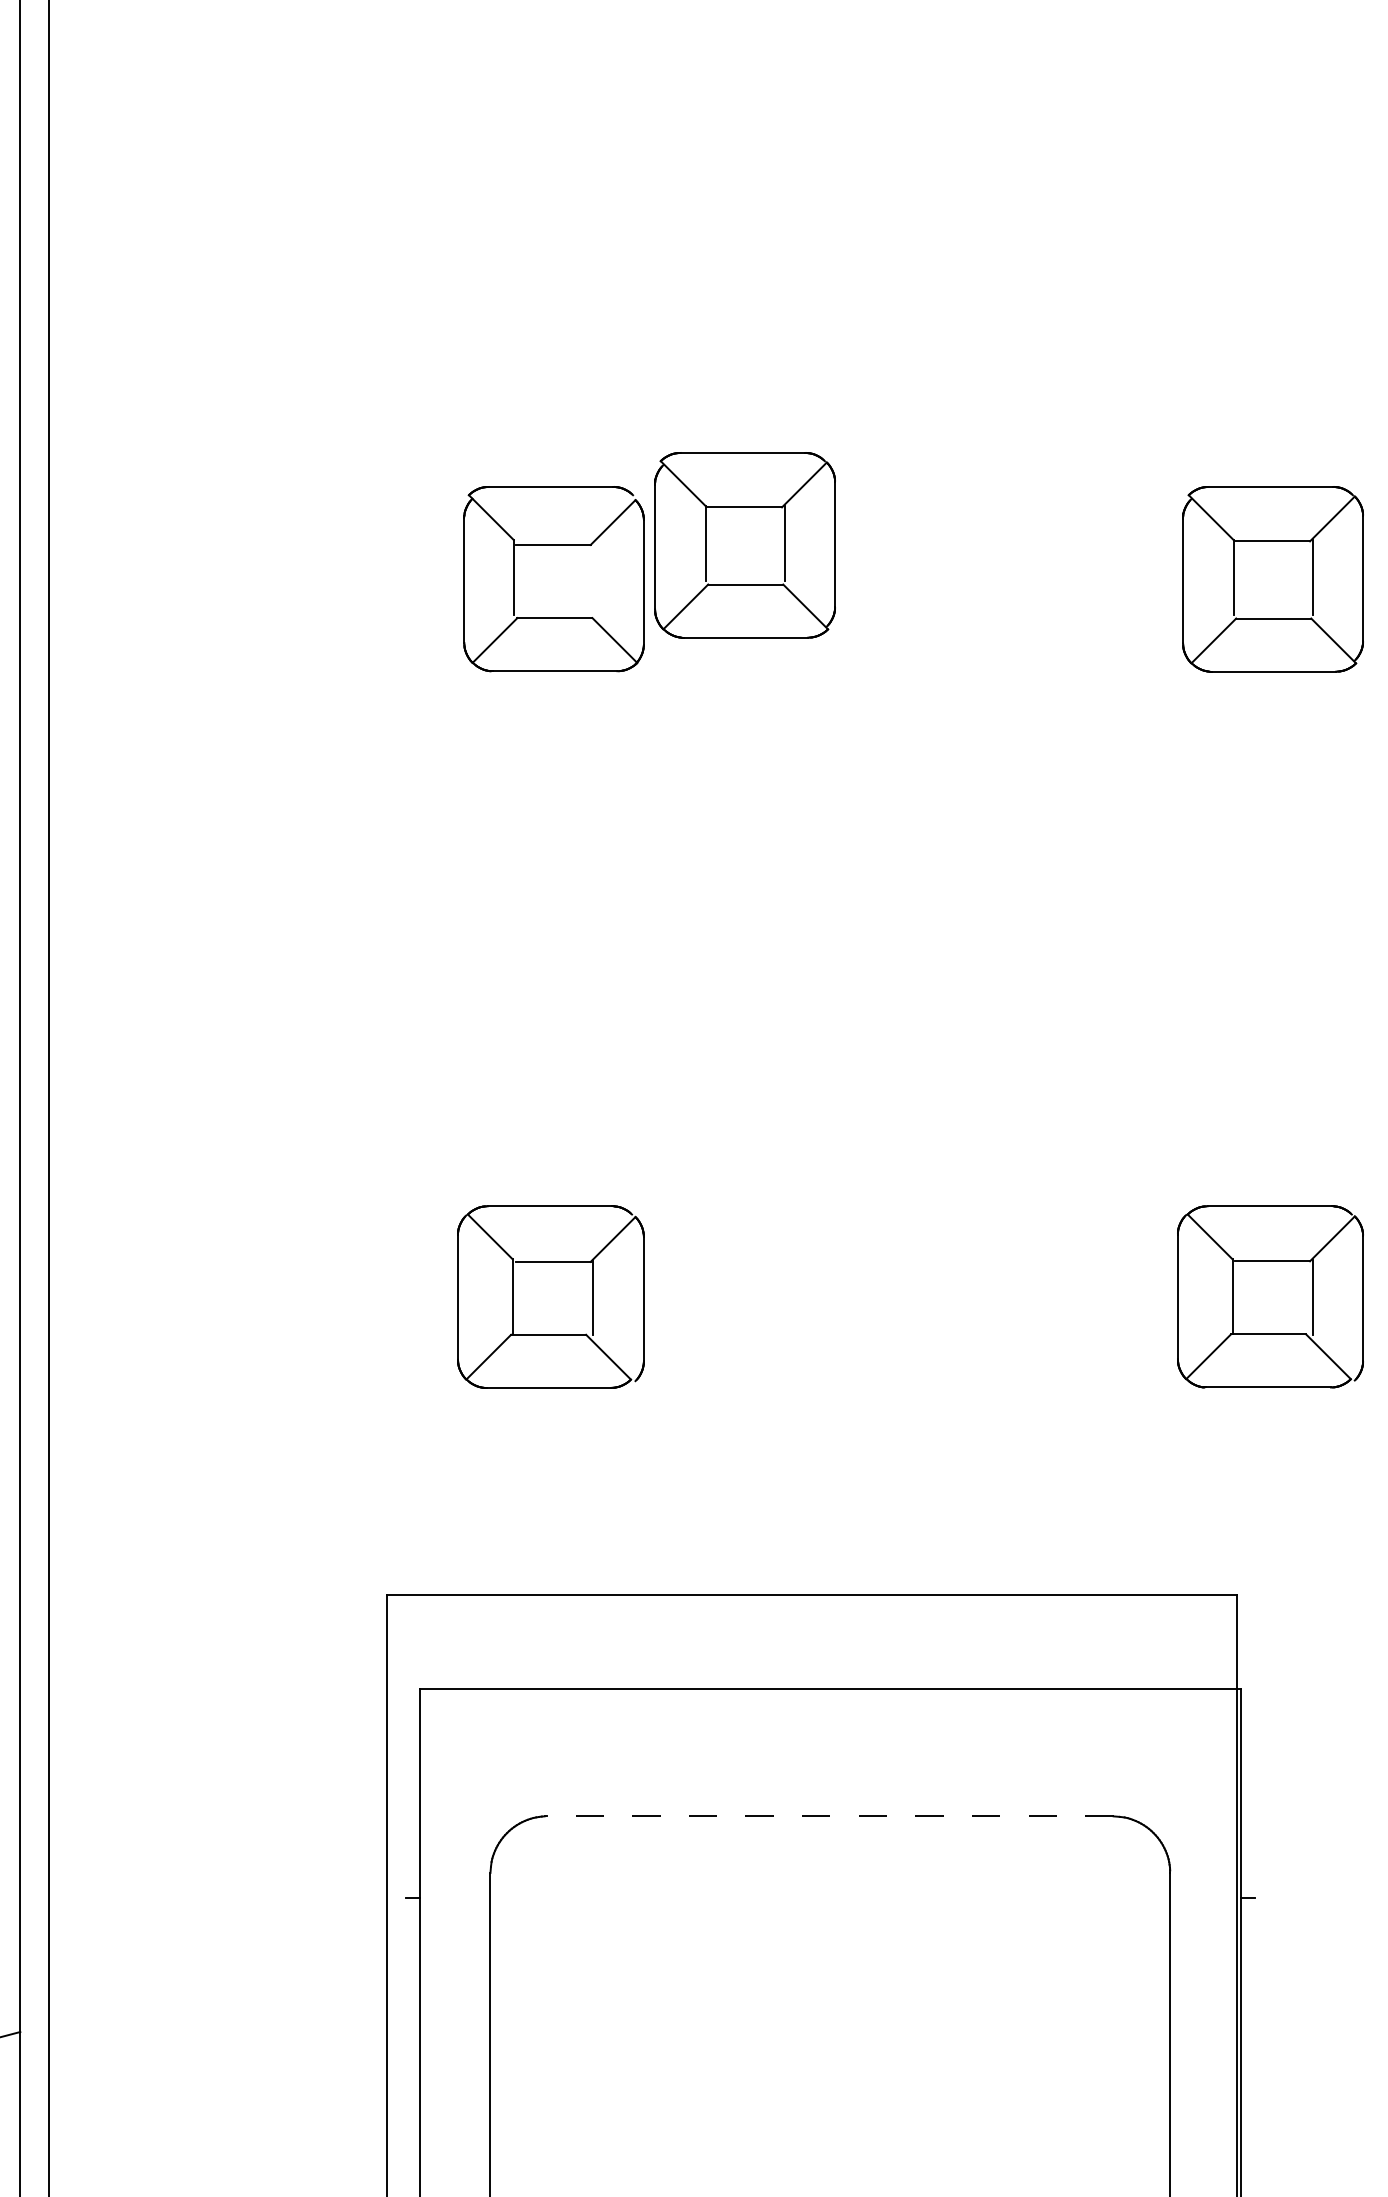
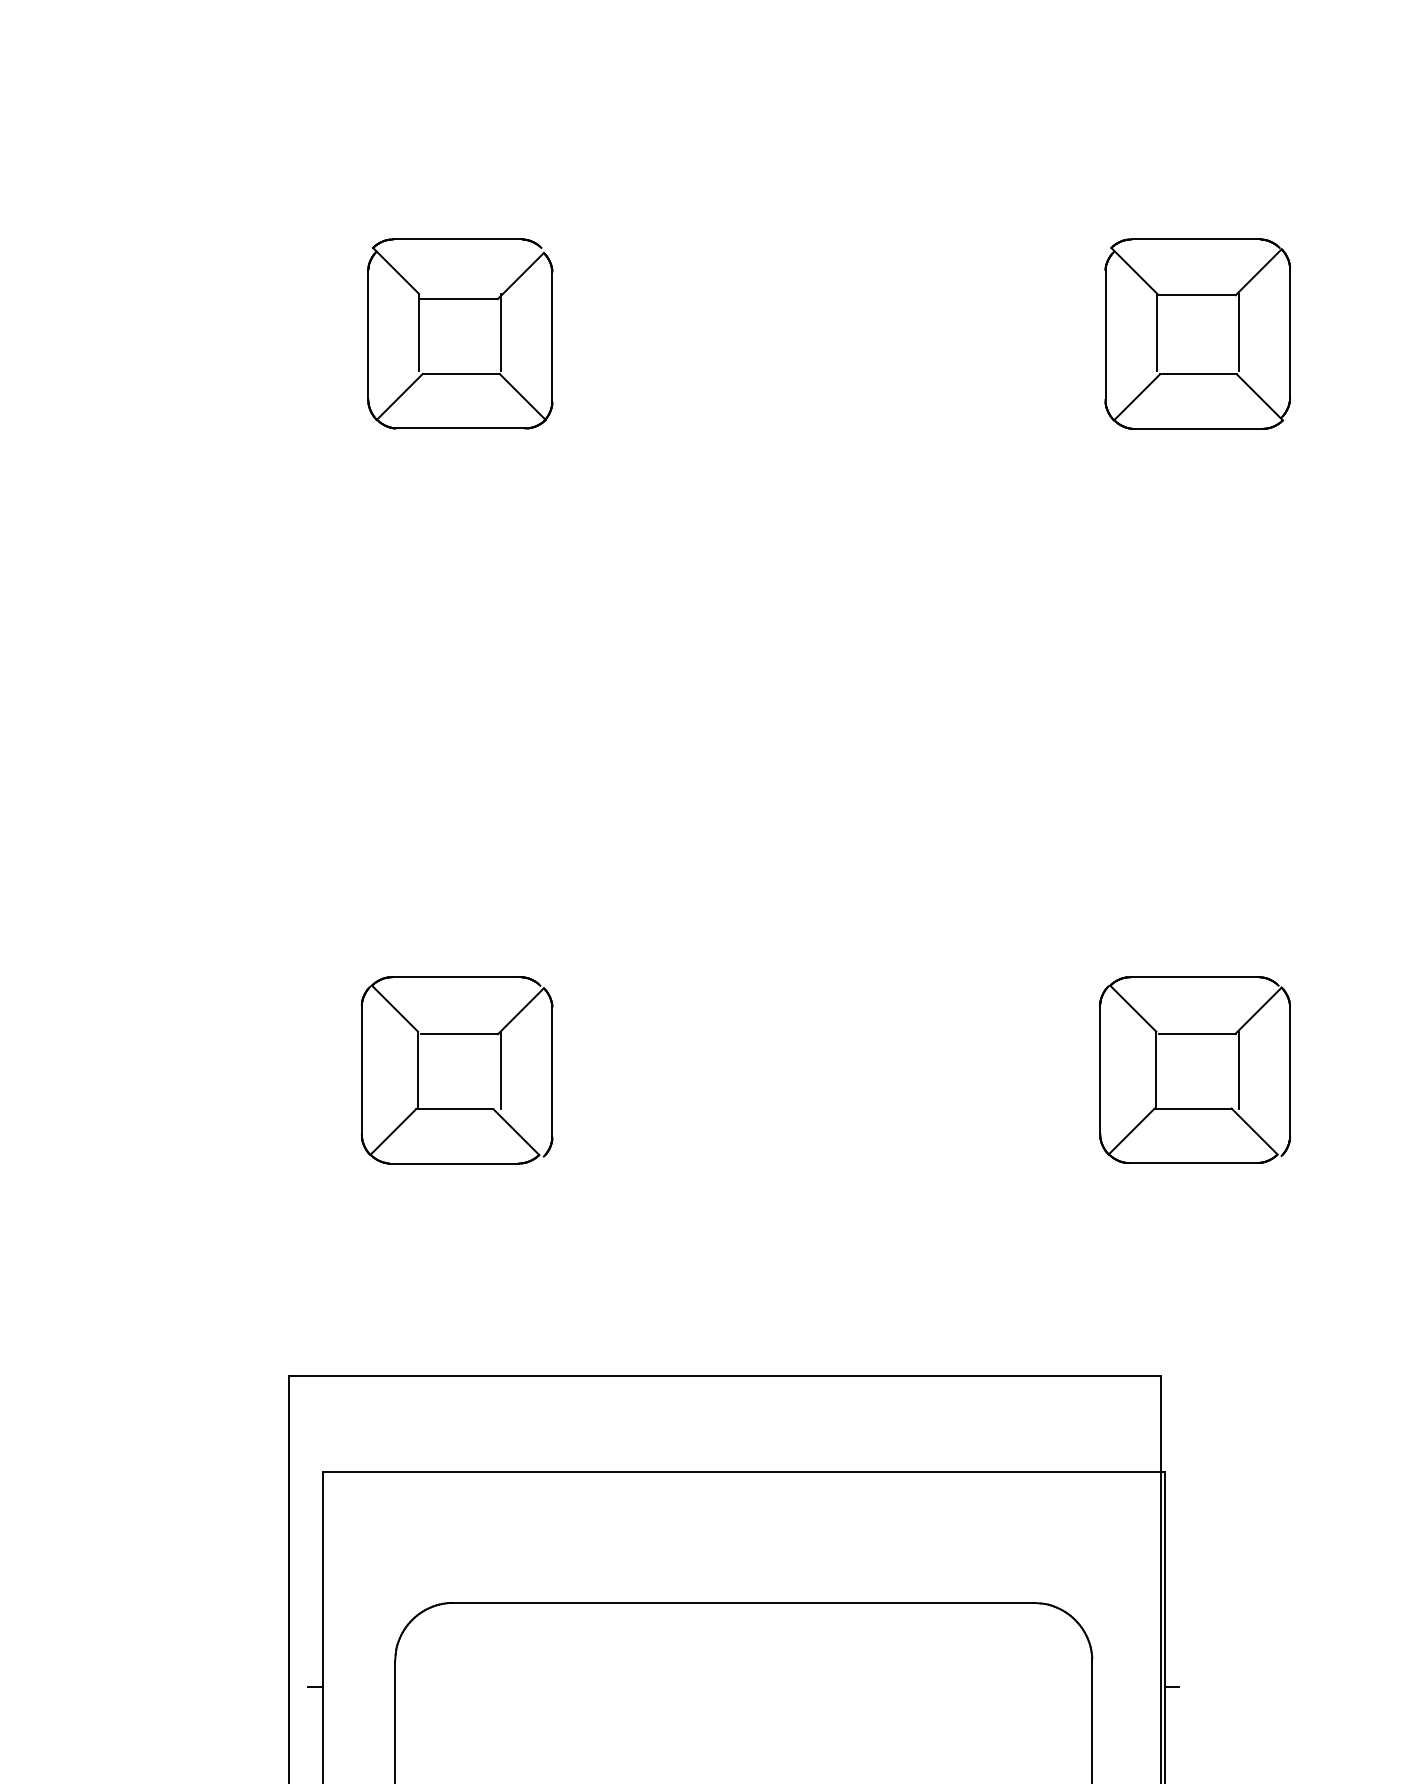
part: (744, 545) -> (655, 299), removed
line: (593, 577) -> (500, 332), added
line: (829, 1816) -> (742, 1603), dashed -> solid

